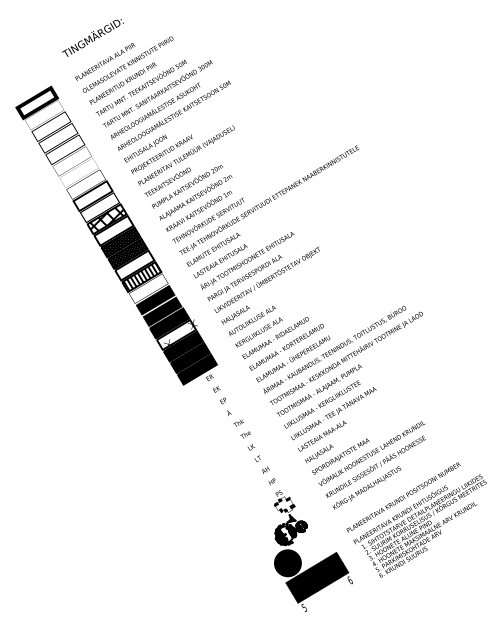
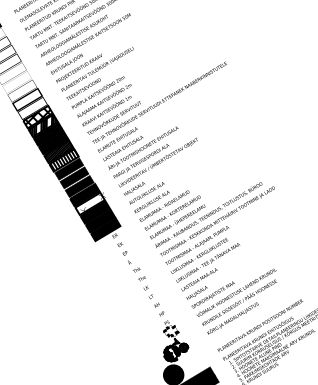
hatch: (114, 230) -> (43, 125), added
hatch: (134, 264) -> (58, 151), added
fill: (148, 288) -> (69, 169), added

